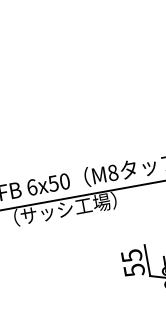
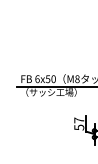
text: (132, 255) -> (79, 120), 55 -> 57

